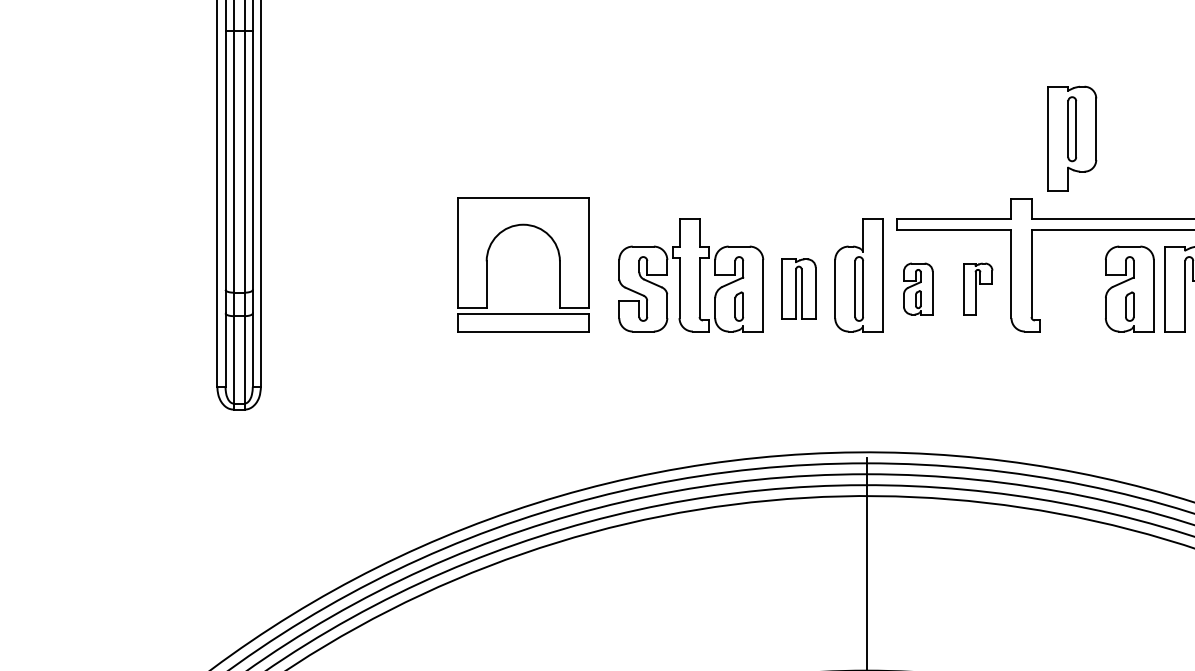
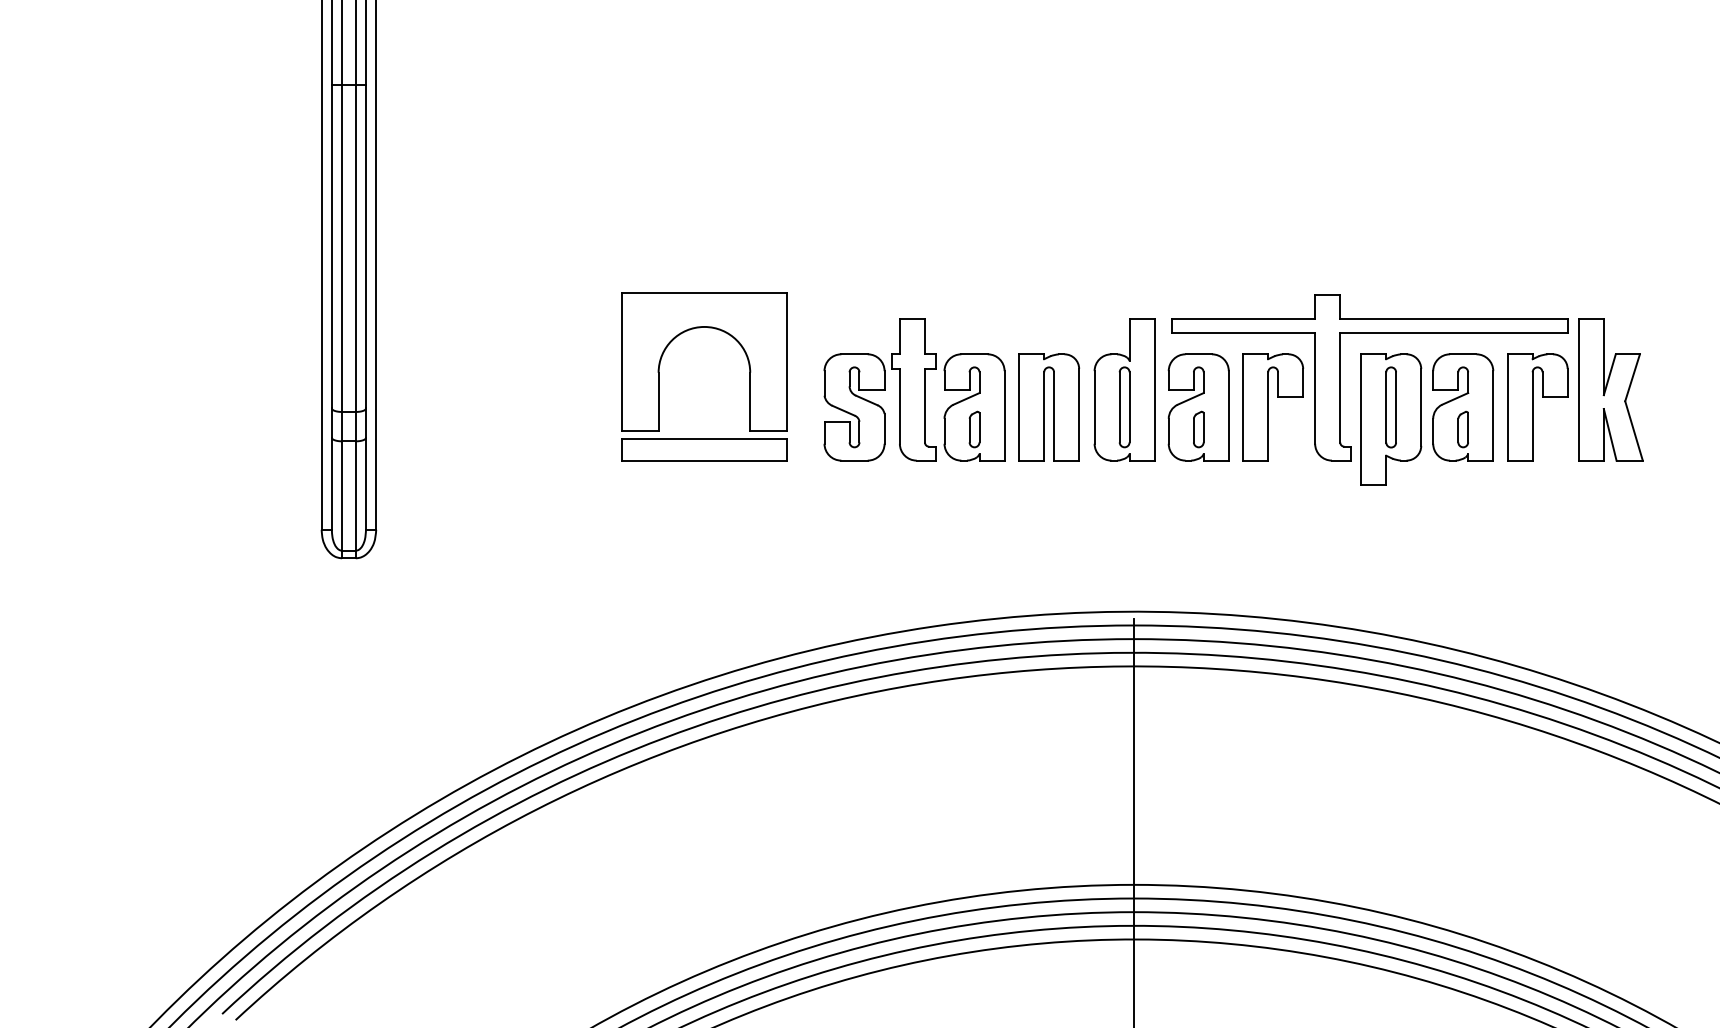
part: (1072, 138) -> (1391, 419), moved
part: (799, 289) -> (1049, 407), size x1.43
part: (918, 289) -> (1198, 407), size x1.67
part: (978, 289) -> (1273, 407), size x1.67

